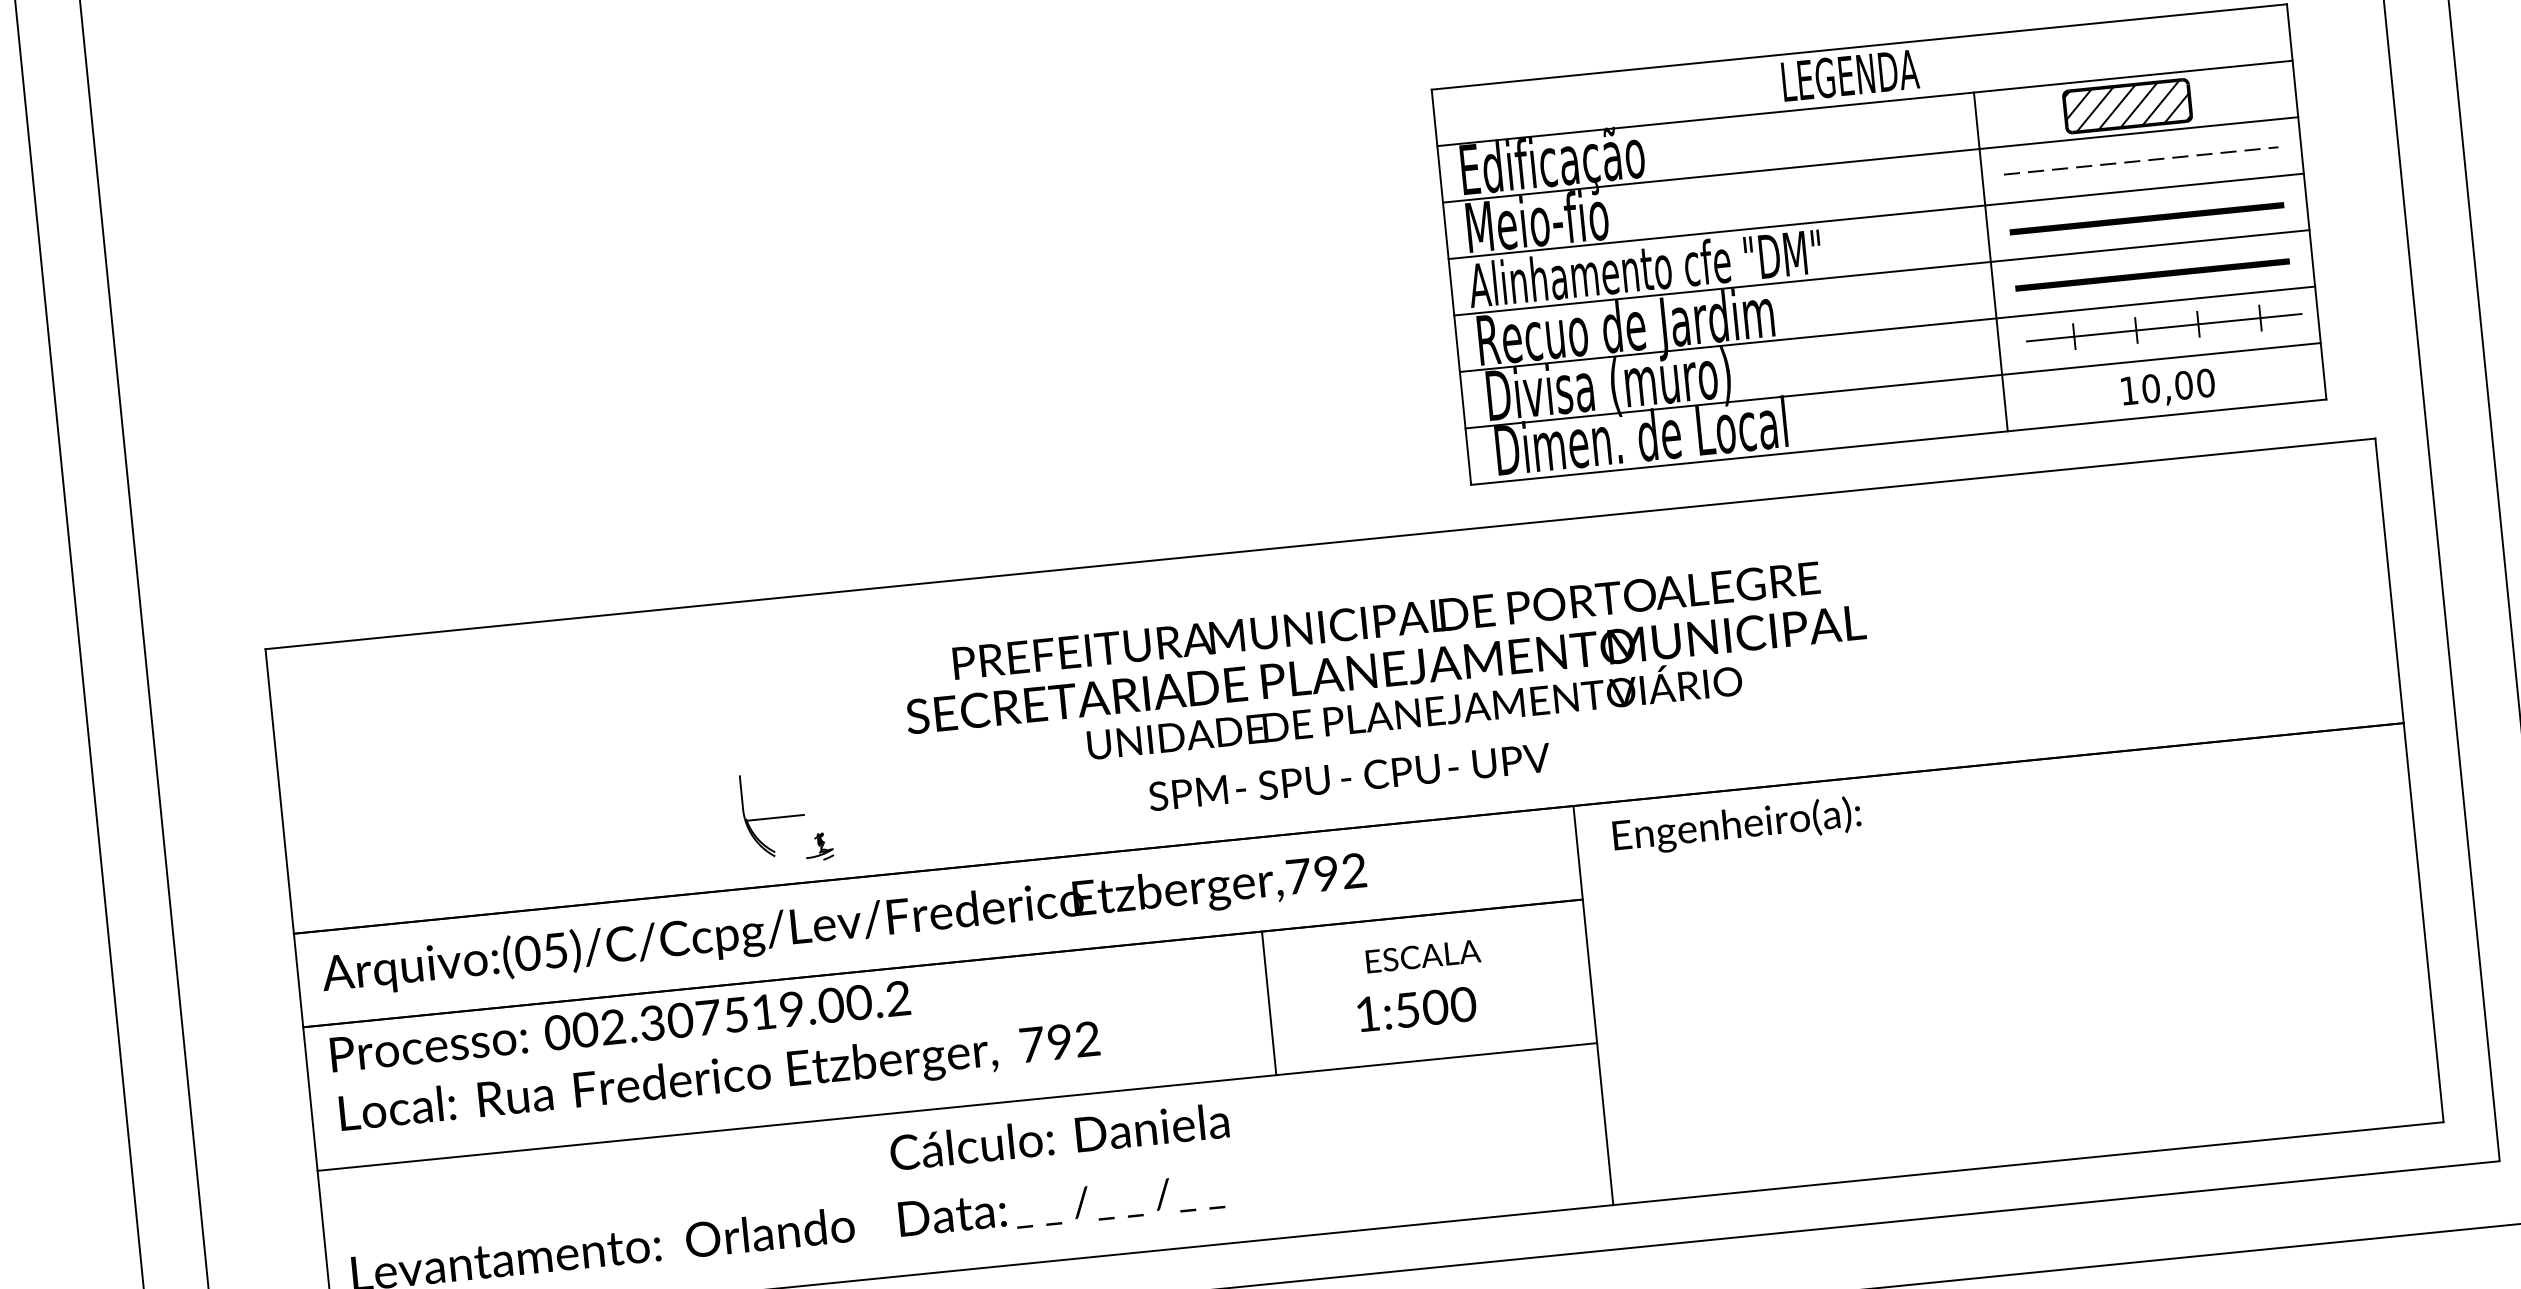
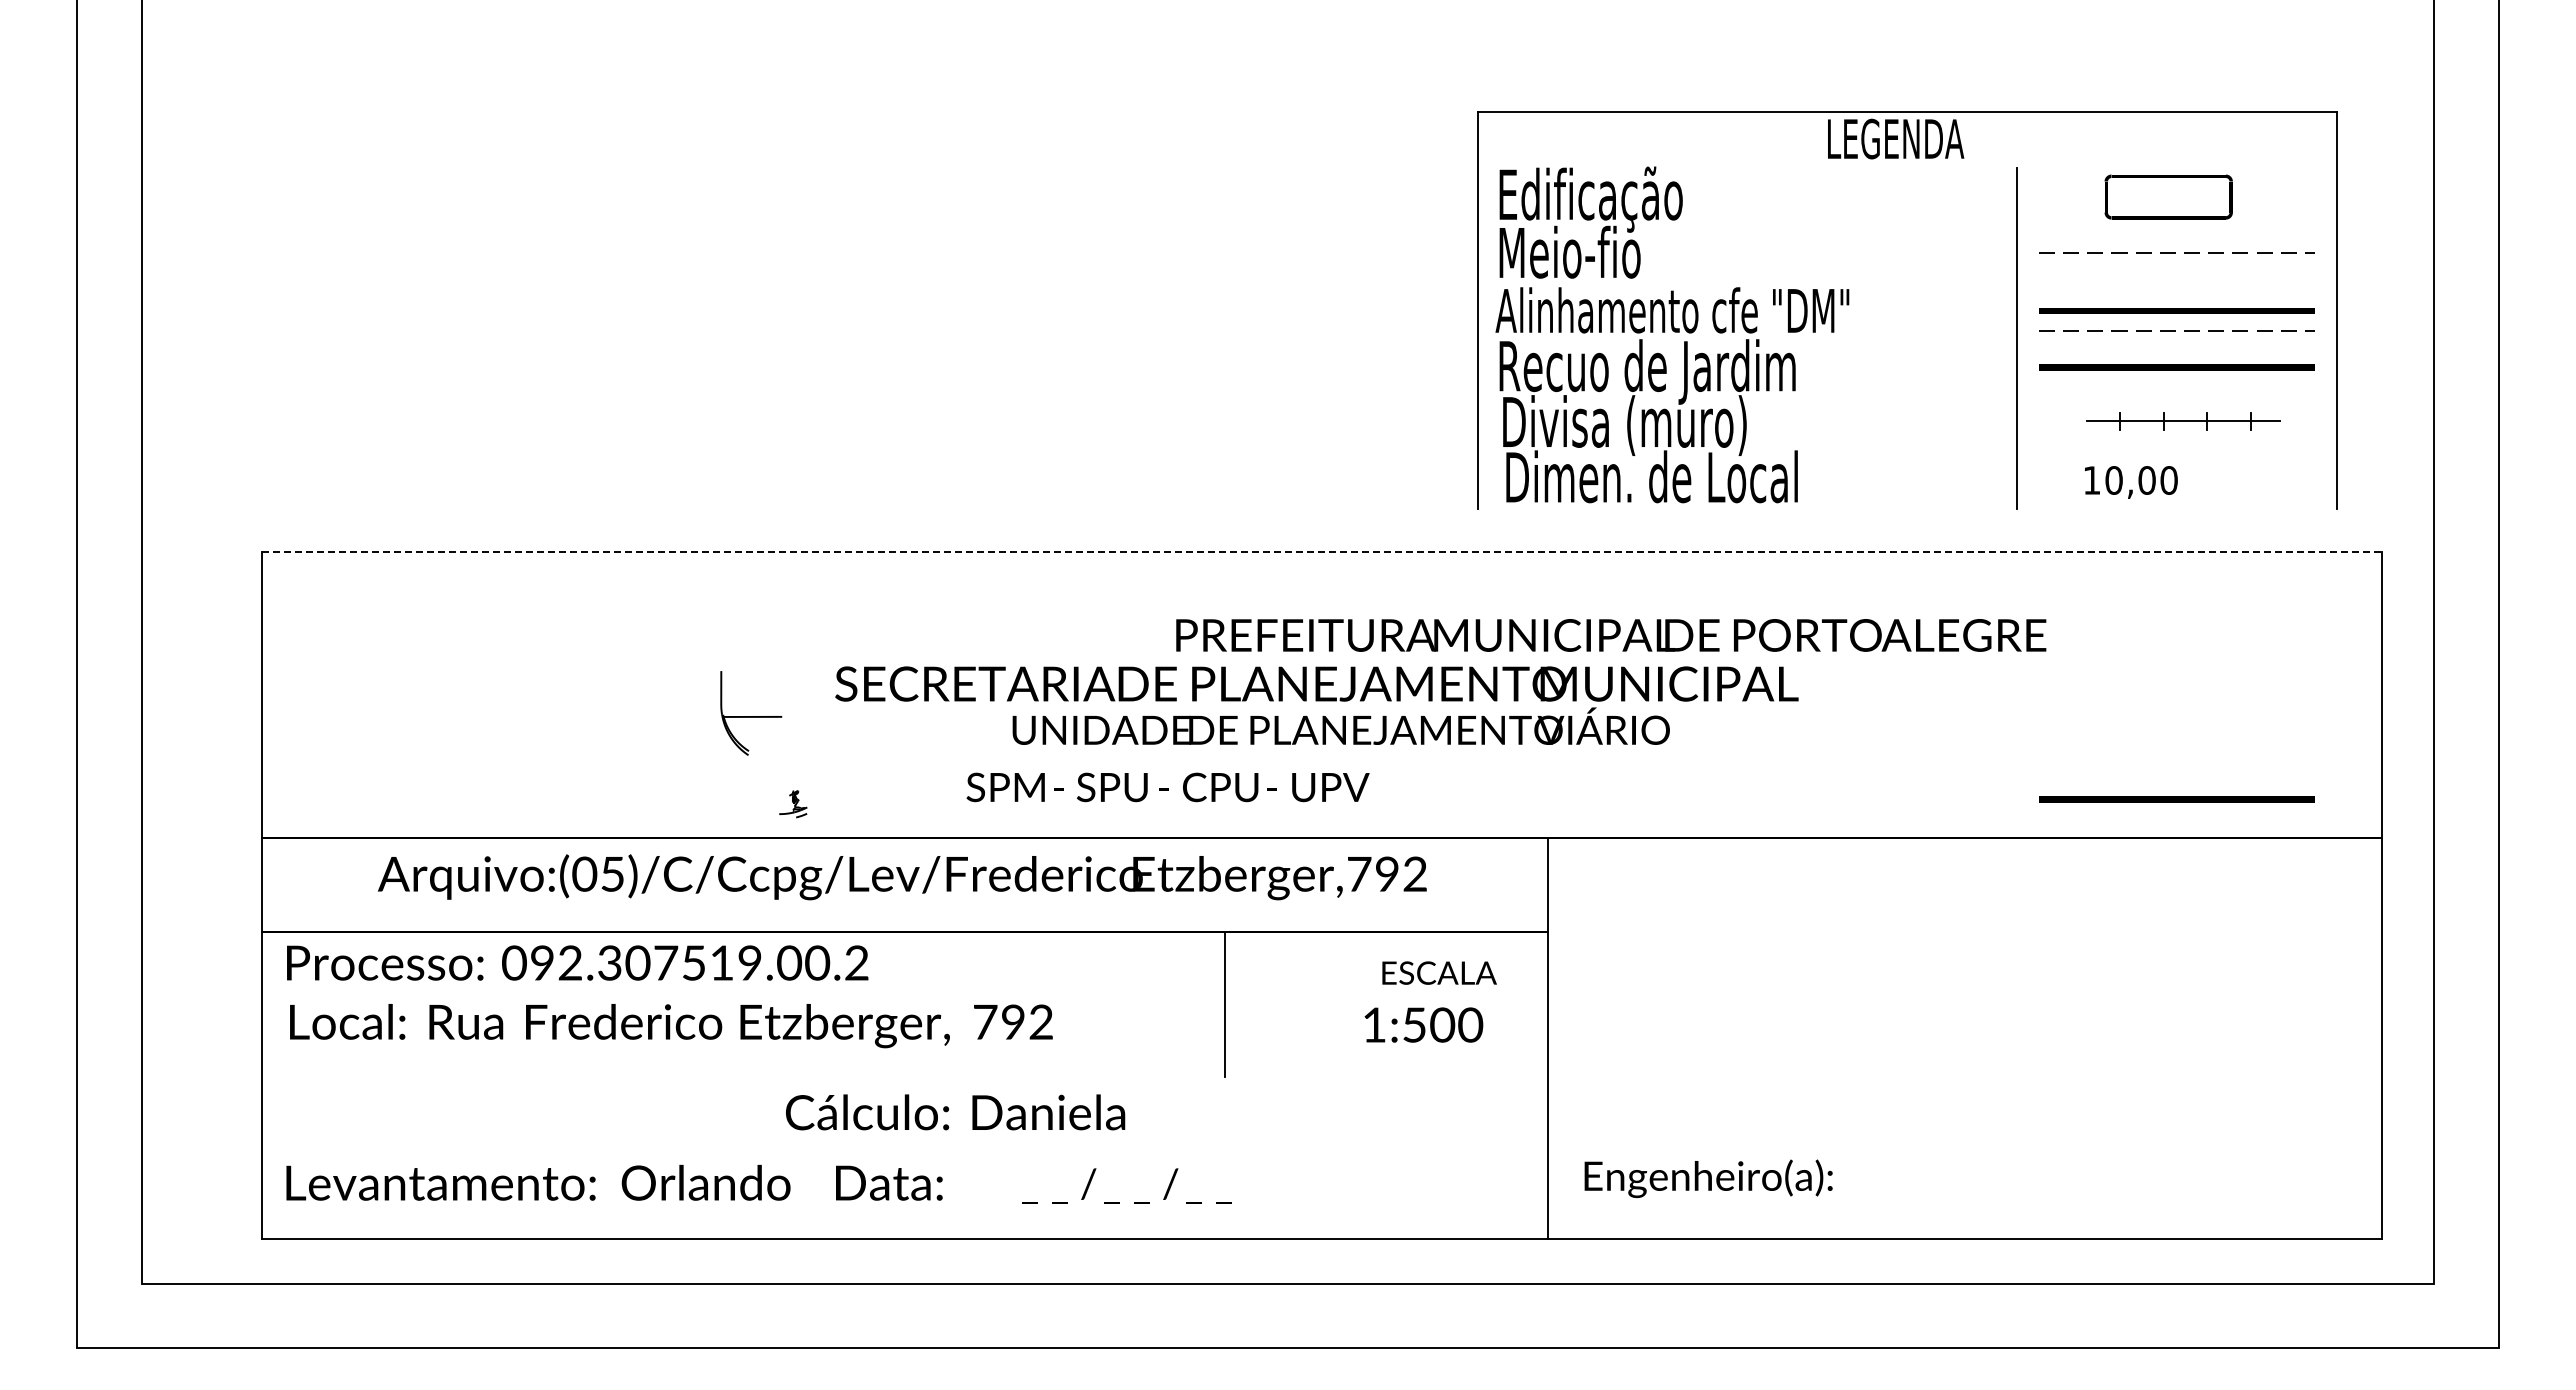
line: (1864, 103) -> (1907, 168), removed
hatch: (2127, 105) -> (2168, 196), removed
line: (1870, 160) -> (1907, 225), removed
line: (1876, 216) -> (1907, 281), removed
line: (2147, 238) -> (2175, 330), added
line: (1881, 272) -> (1907, 338), removed
part: (2163, 328) -> (2182, 421), size x0.7
line: (1887, 329) -> (1907, 395), removed
line: (1892, 385) -> (1907, 451), removed
text: (2168, 388) -> (2131, 482), moved
line: (1898, 442) -> (1907, 508), removed
line: (1320, 543) -> (1322, 552), solid -> dashed
text: (1386, 620) -> (1611, 635), moved
text: (1387, 690) -> (1316, 705), moved
line: (2195, 704) -> (2176, 799), added
text: (1349, 777) -> (1167, 787), moved
part: (774, 814) -> (751, 713), moved
text: (1736, 825) -> (1708, 1178), moved
text: (844, 925) -> (902, 877), moved
text: (1423, 955) -> (1439, 972), moved
text: (1416, 1008) -> (1423, 1024), moved
text: (585, 1030) -> (542, 963), 002.307519.00.2 -> 092.307519.00.2
line: (956, 1106) -> (904, 1076), removed
text: (1059, 1136) -> (955, 1112), moved
text: (1119, 1200) -> (1126, 1185), moved

